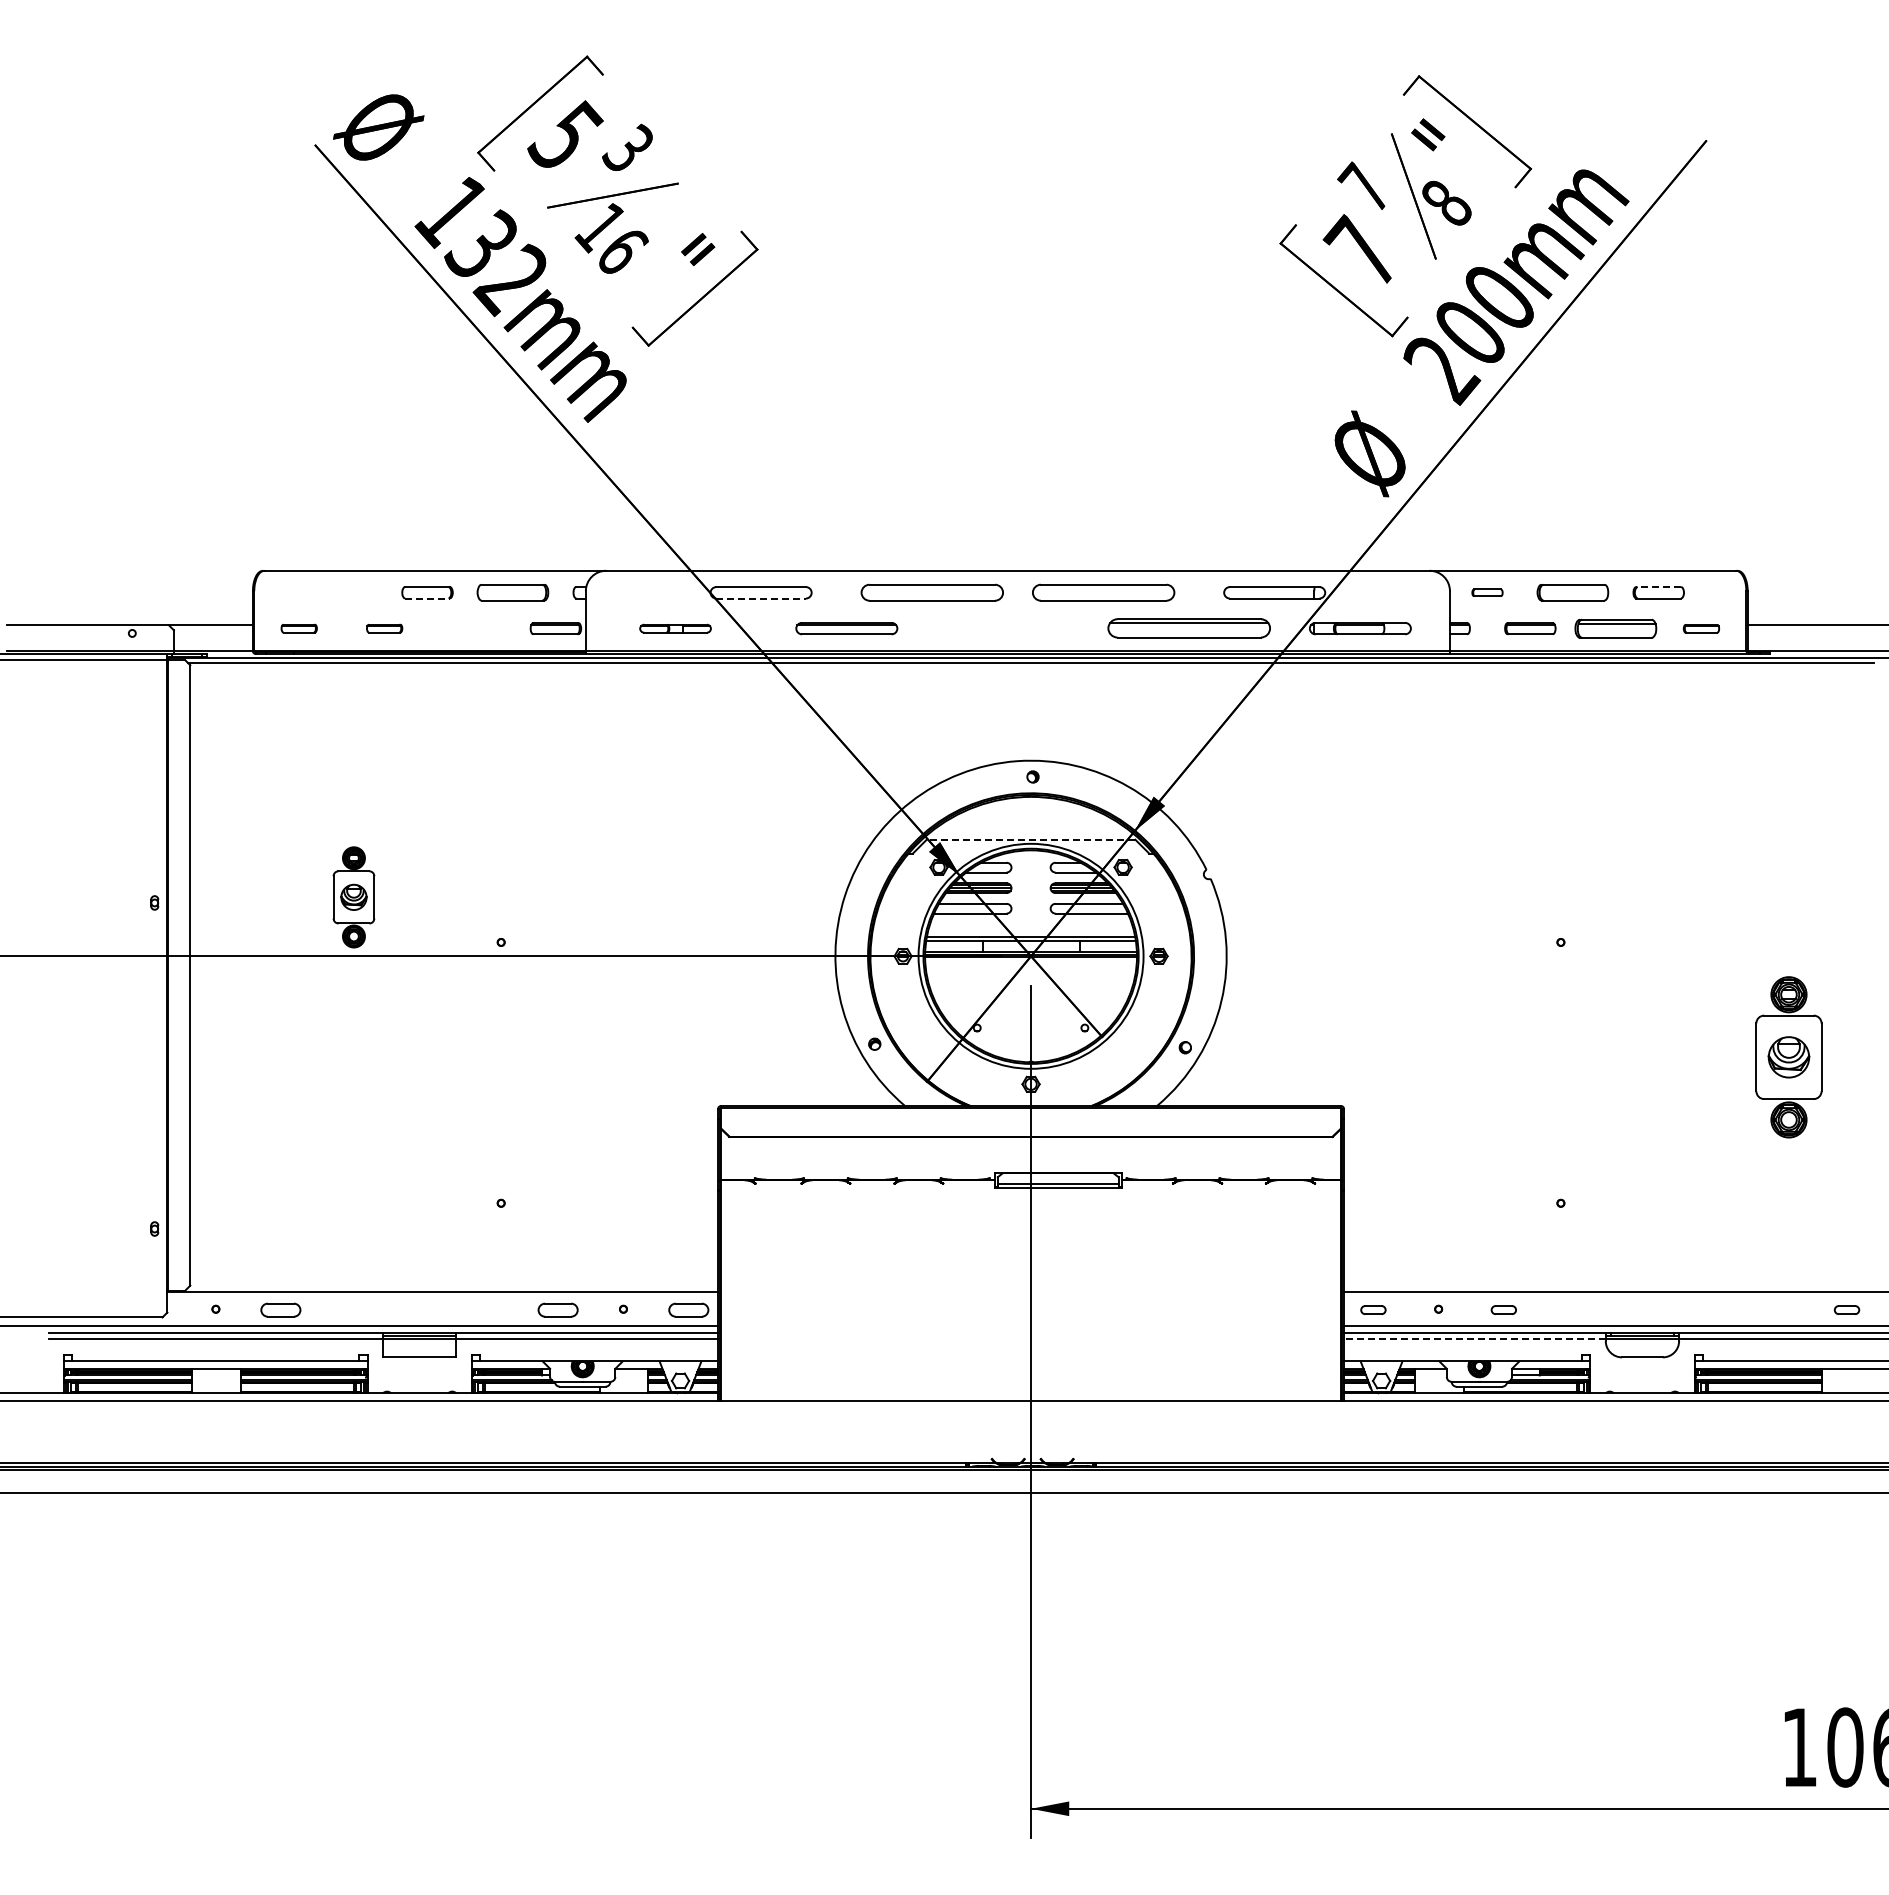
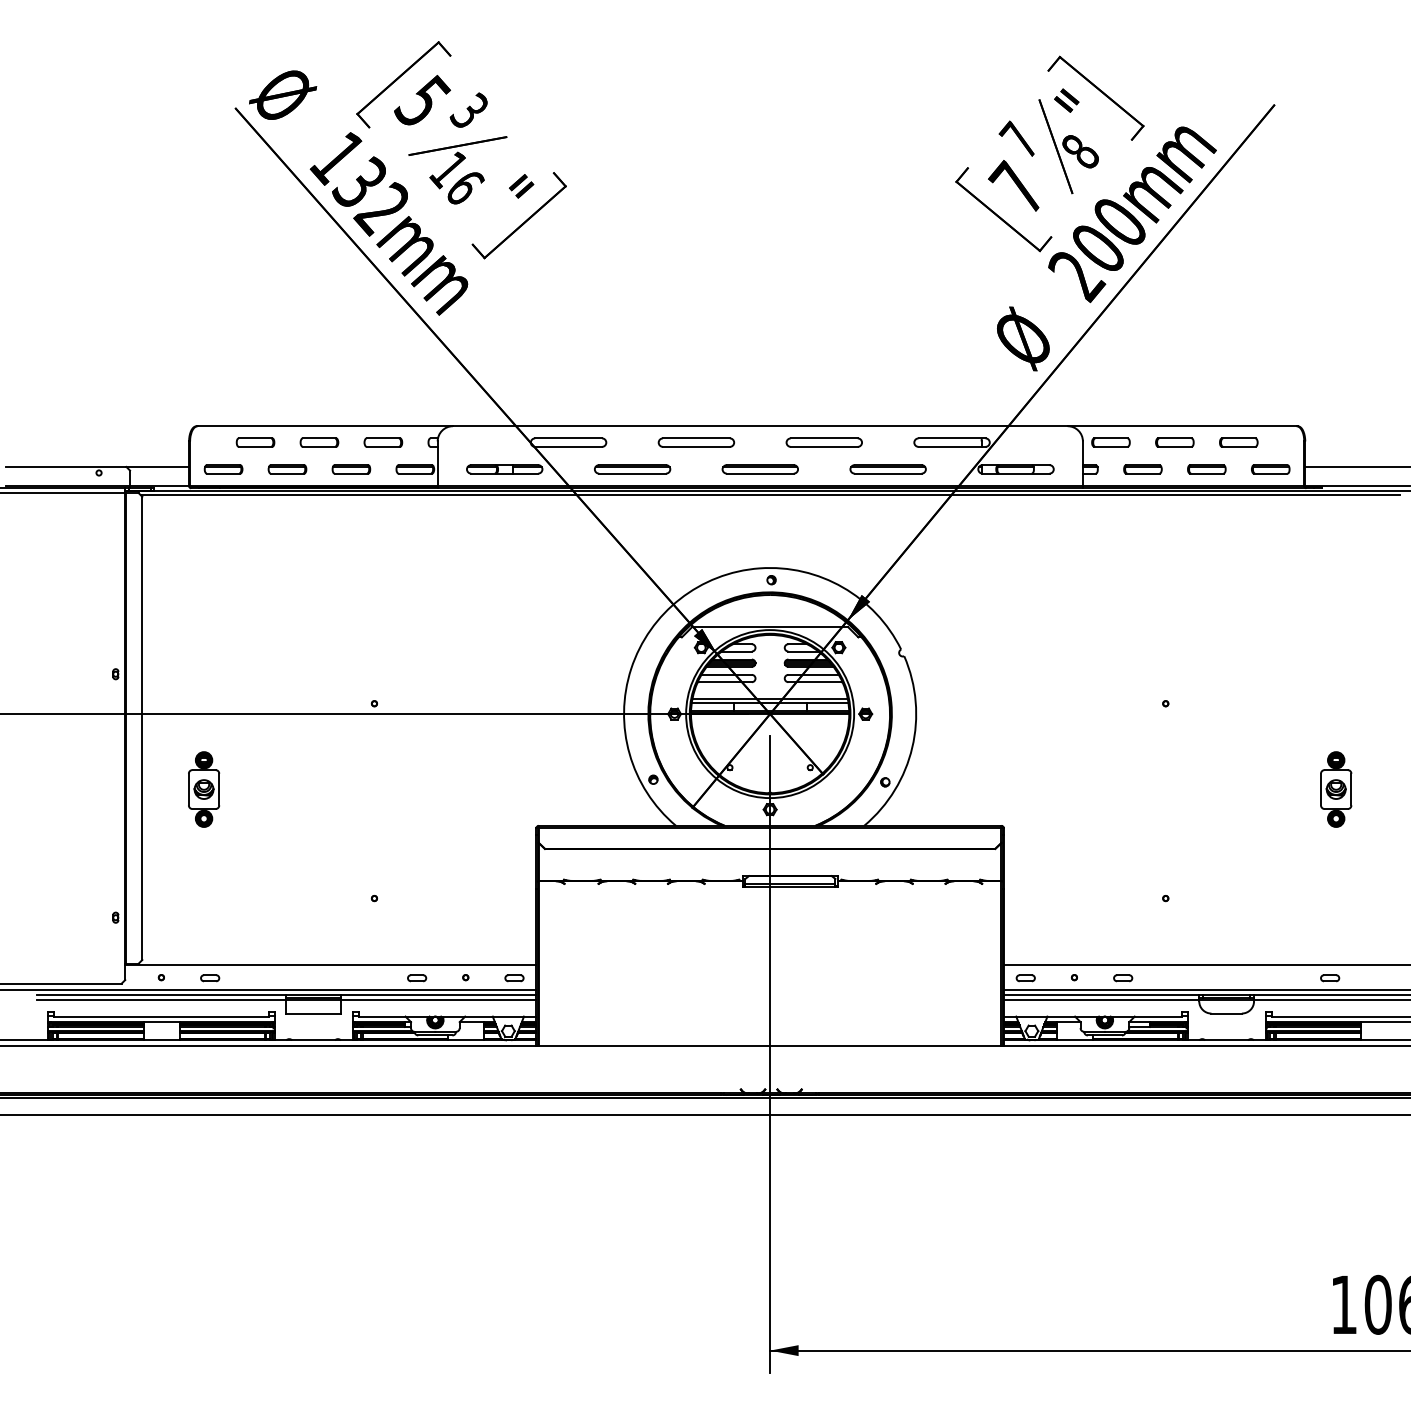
line: (1658, 587) -> (1238, 438), dashed -> solid
part: (341, 592) -> (255, 442), added
part: (513, 592) -> (383, 442), size x0.71
part: (932, 592) -> (696, 442), size x0.71
part: (1103, 592) -> (824, 442), size x0.71
part: (1487, 592) -> (1110, 442), size x1.67
part: (1573, 592) -> (1175, 442), size x0.71
line: (428, 598) -> (320, 446), dashed -> solid
line: (761, 598) -> (568, 446), dashed -> solid
part: (299, 628) -> (223, 469), size x1.43
part: (384, 628) -> (287, 469), size x1.43
part: (470, 628) -> (351, 469), added
part: (675, 628) -> (504, 469), size x1.43
part: (1017, 628) -> (760, 469), added
part: (1188, 628) -> (887, 469), size x0.62
part: (1615, 628) -> (1206, 469), size x0.62
part: (1701, 628) -> (1270, 469), size x1.43
line: (1030, 839) -> (769, 626), dashed -> solid
part: (353, 897) -> (203, 789), moved
part: (1789, 1057) -> (1336, 789), size x0.62
part: (281, 1309) -> (210, 977), size x0.62
part: (558, 1309) -> (417, 977), size x0.62
part: (688, 1309) -> (514, 977), size x0.62
part: (1846, 1309) -> (1329, 977), moved
line: (1474, 1339) -> (1101, 1000), dashed -> solid

